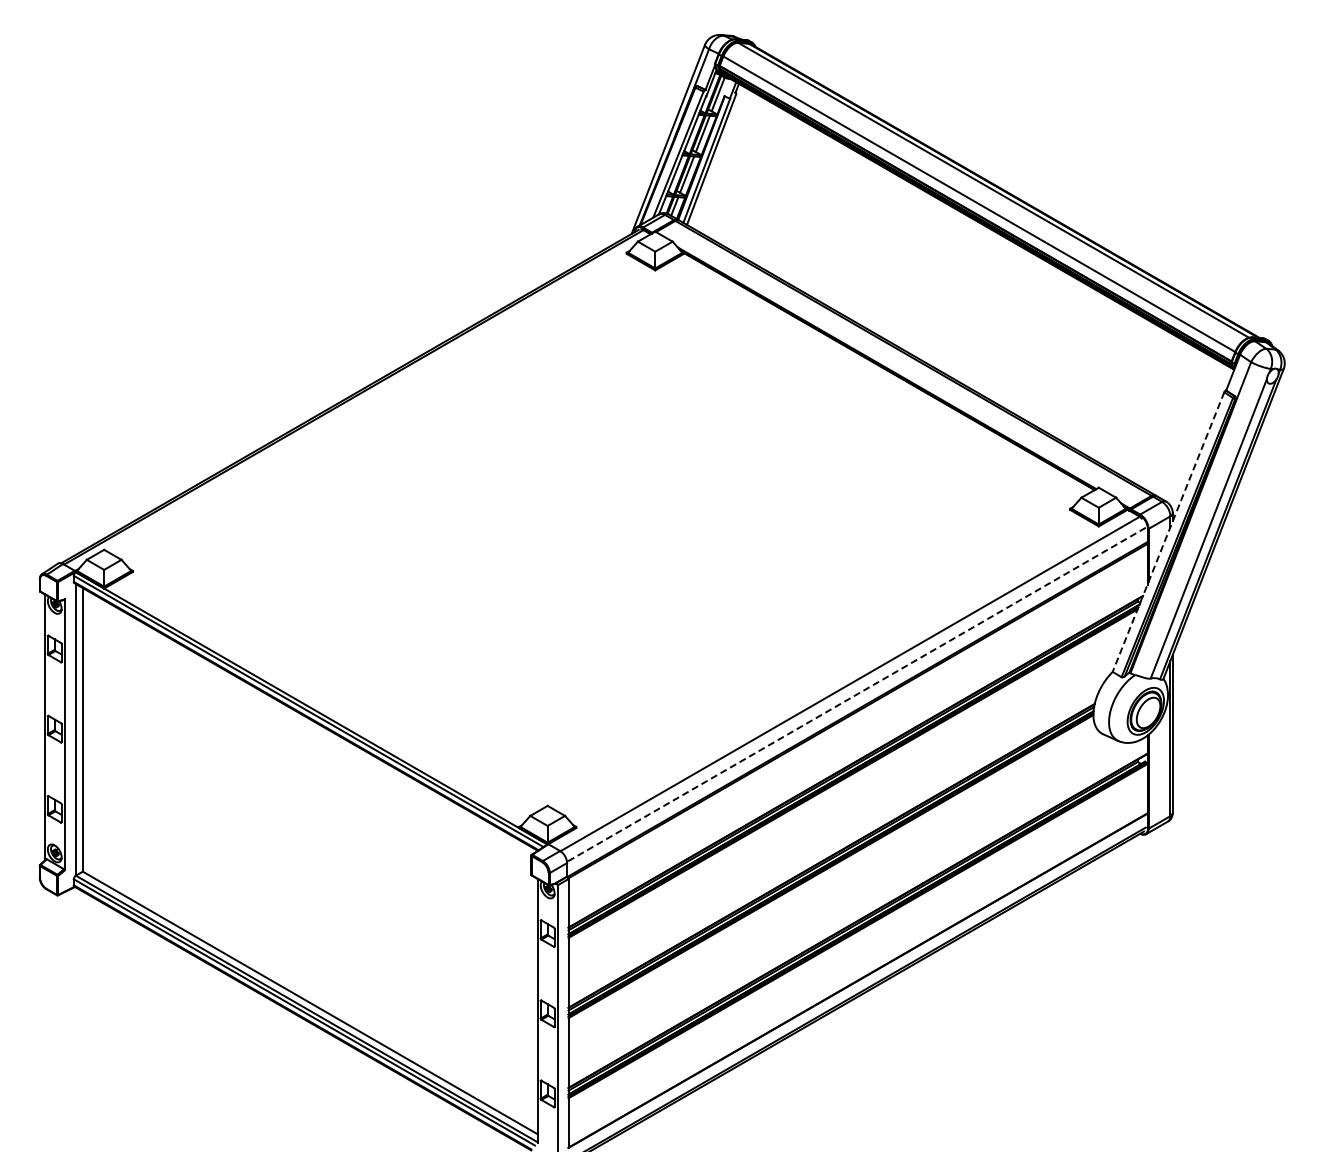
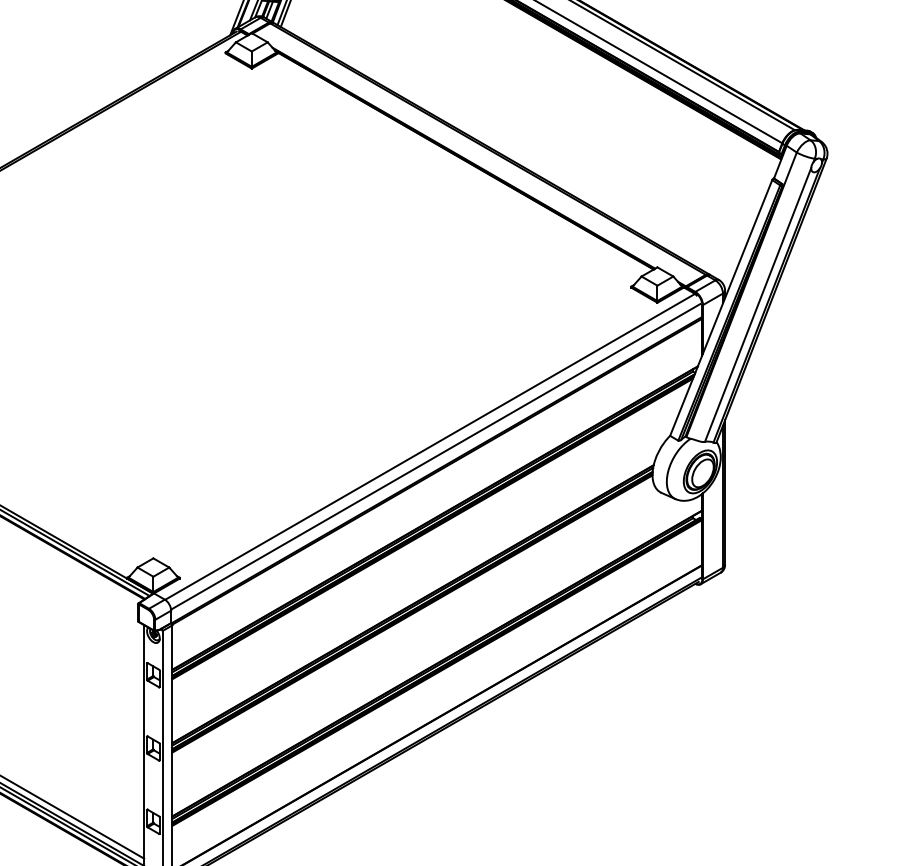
line: (1168, 532) -> (721, 308), dashed -> solid
line: (855, 695) -> (434, 457), dashed -> solid

